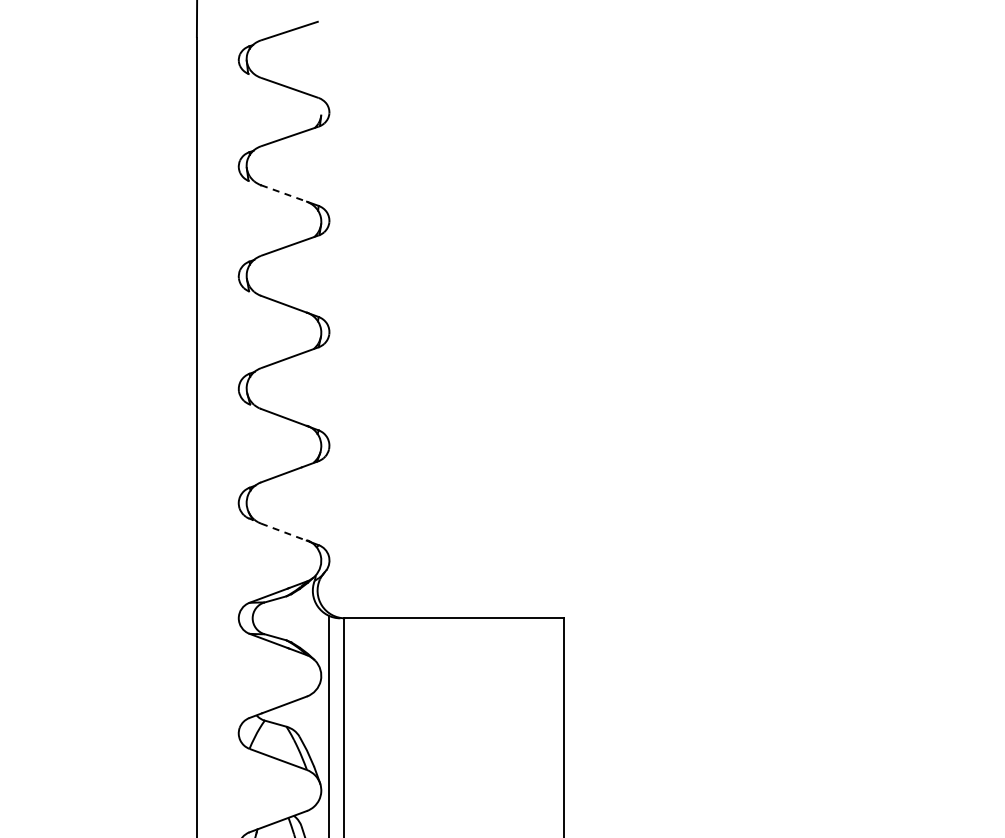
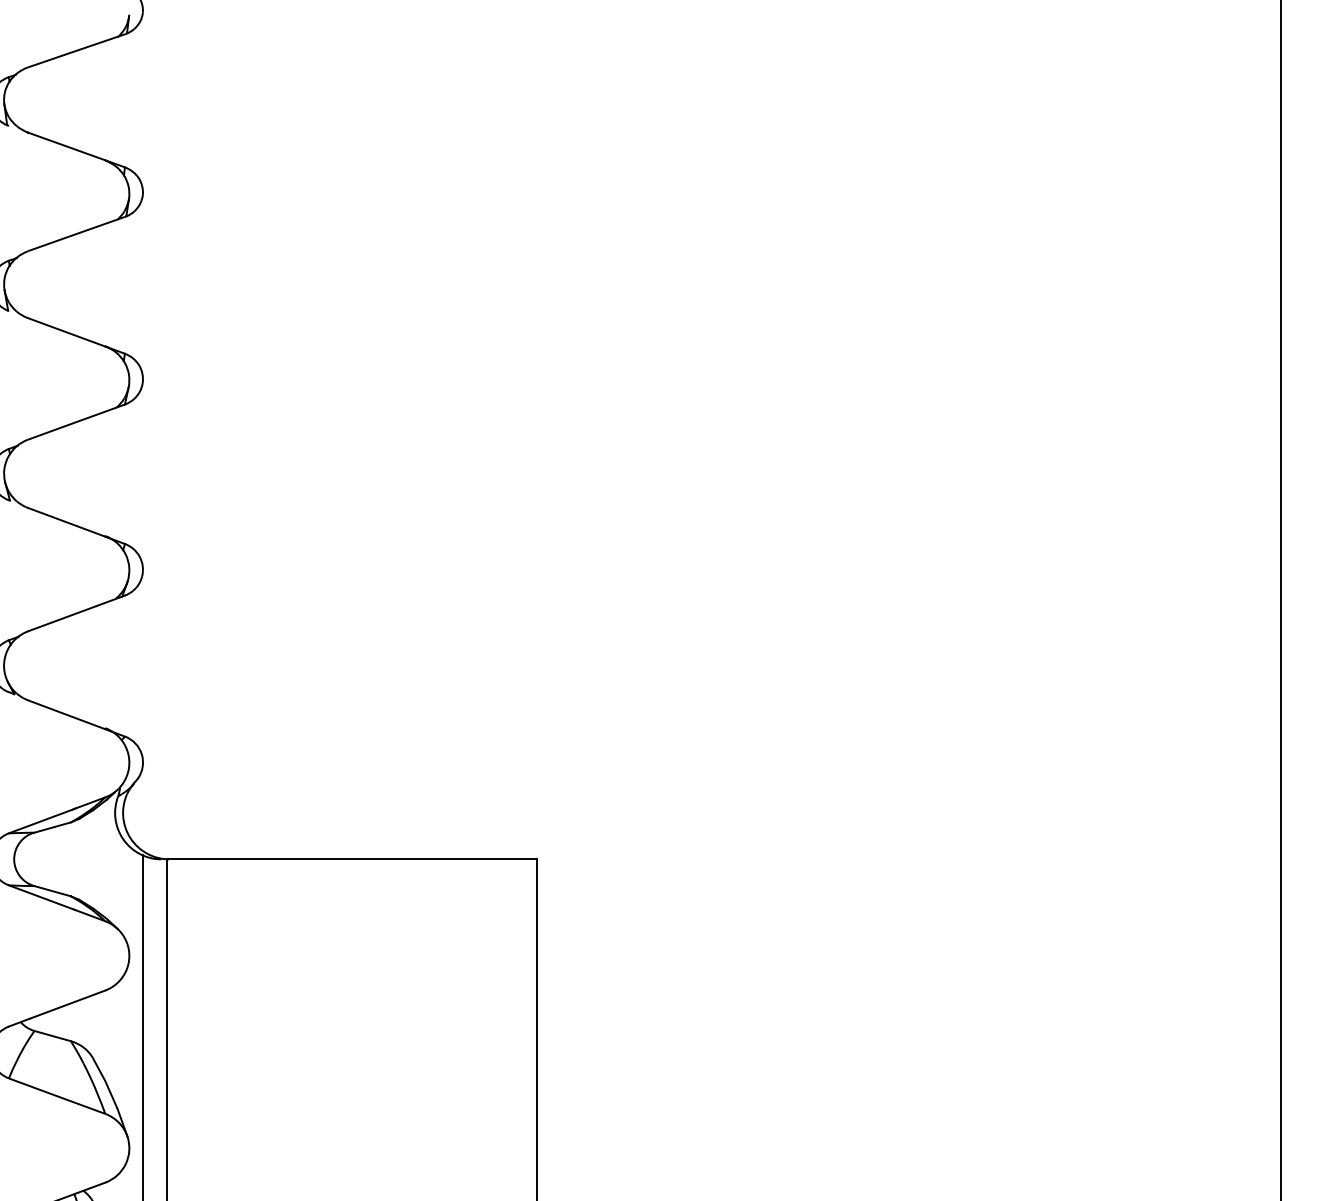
line: (284, 193) -> (67, 146), dashed -> solid
line: (284, 532) -> (67, 715), dashed -> solid

